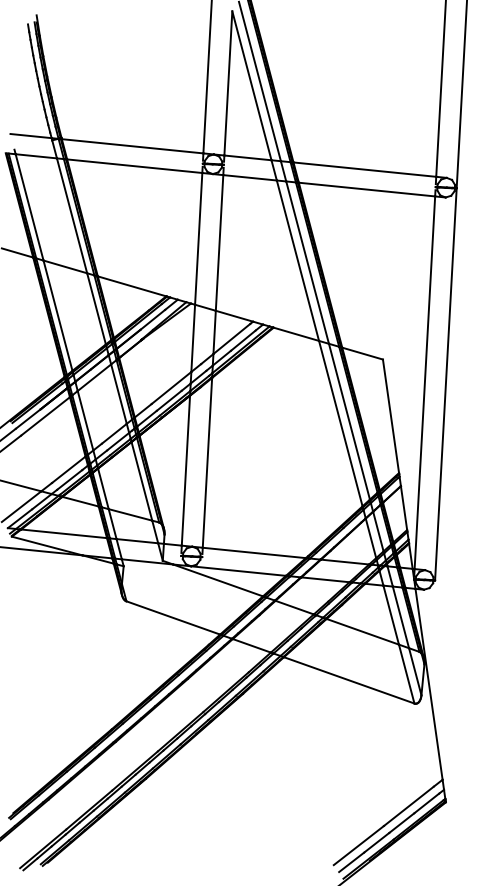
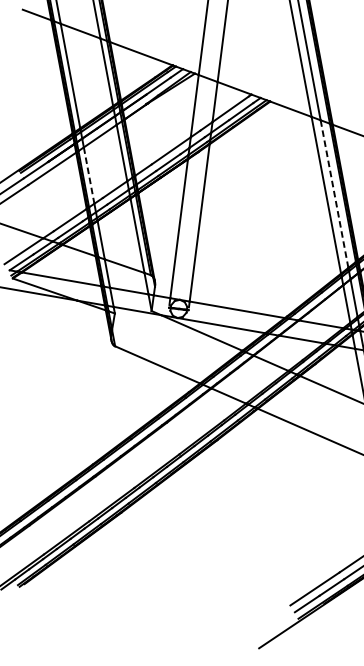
line: (85, 420) -> (89, 175), solid -> dashed
line: (349, 421) -> (334, 193), solid -> dashed

